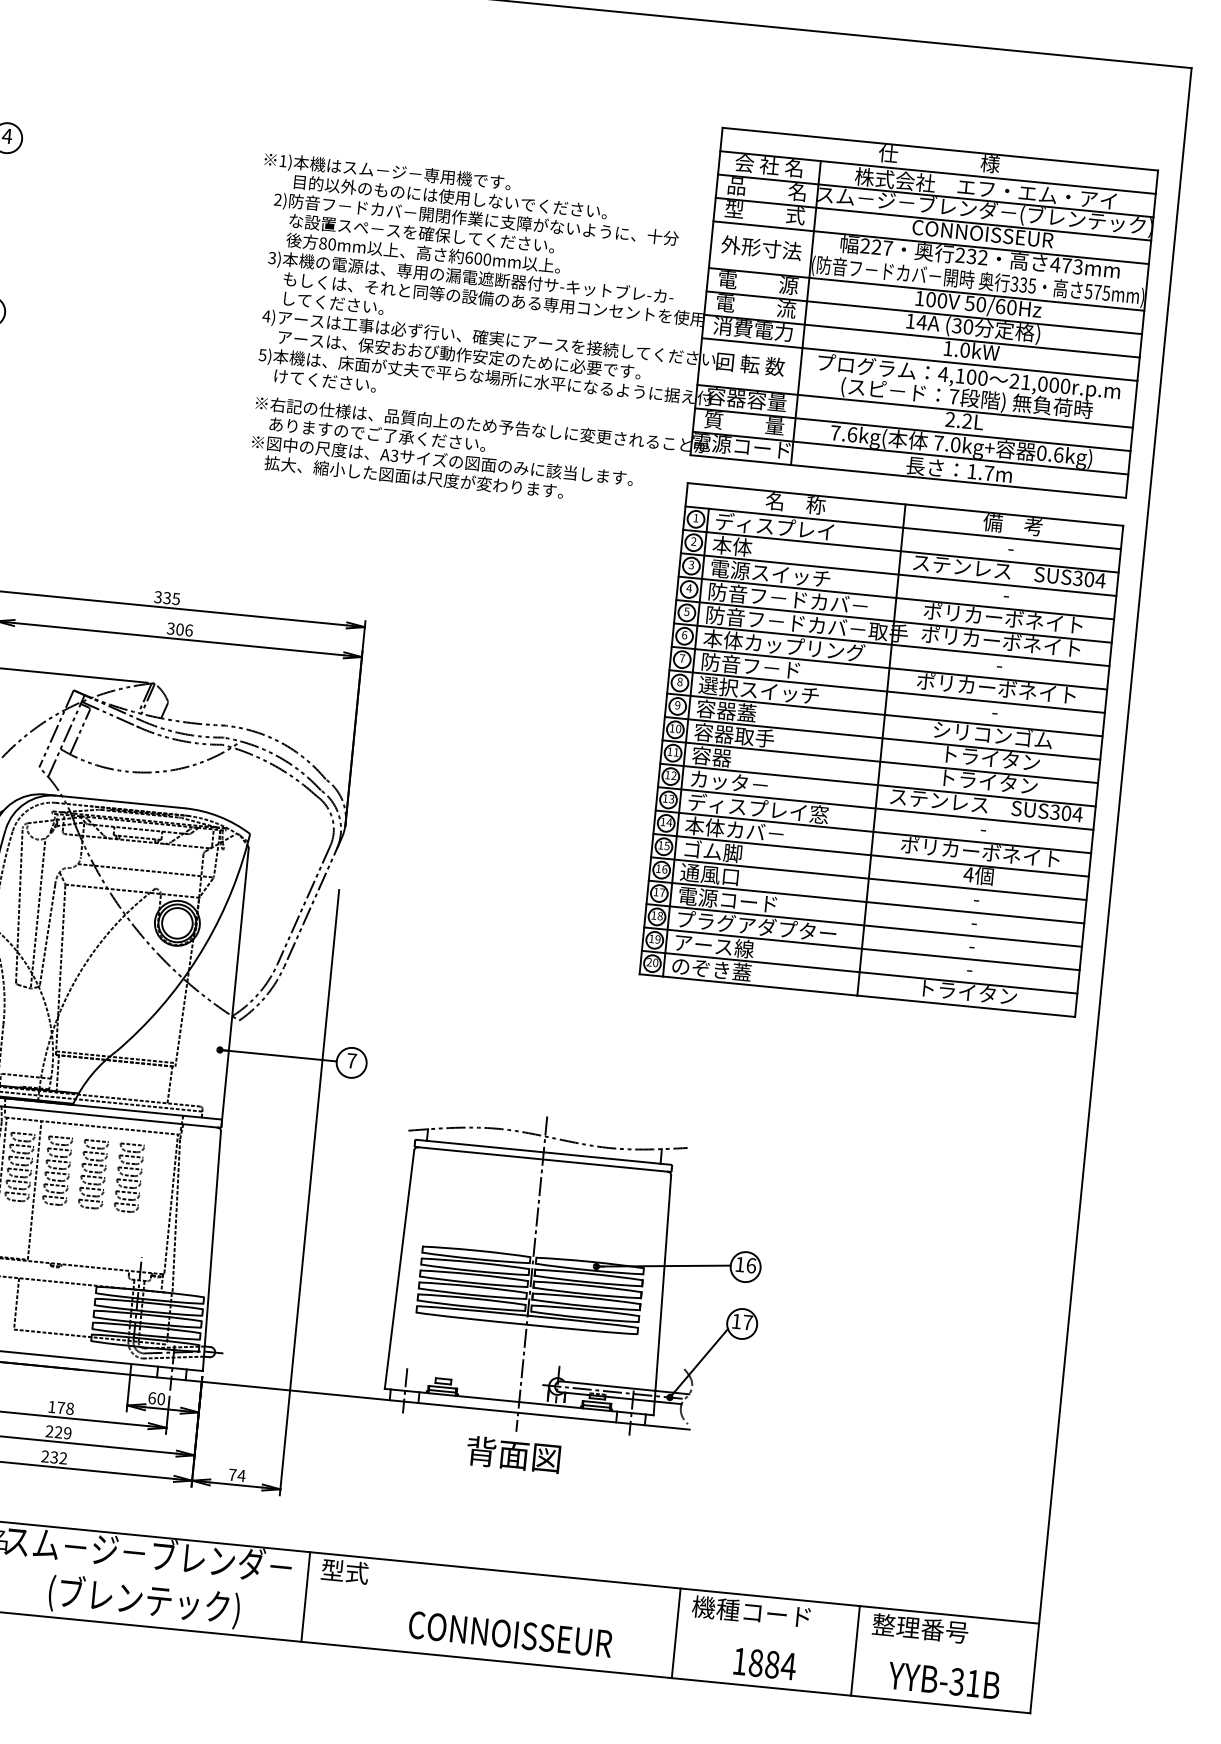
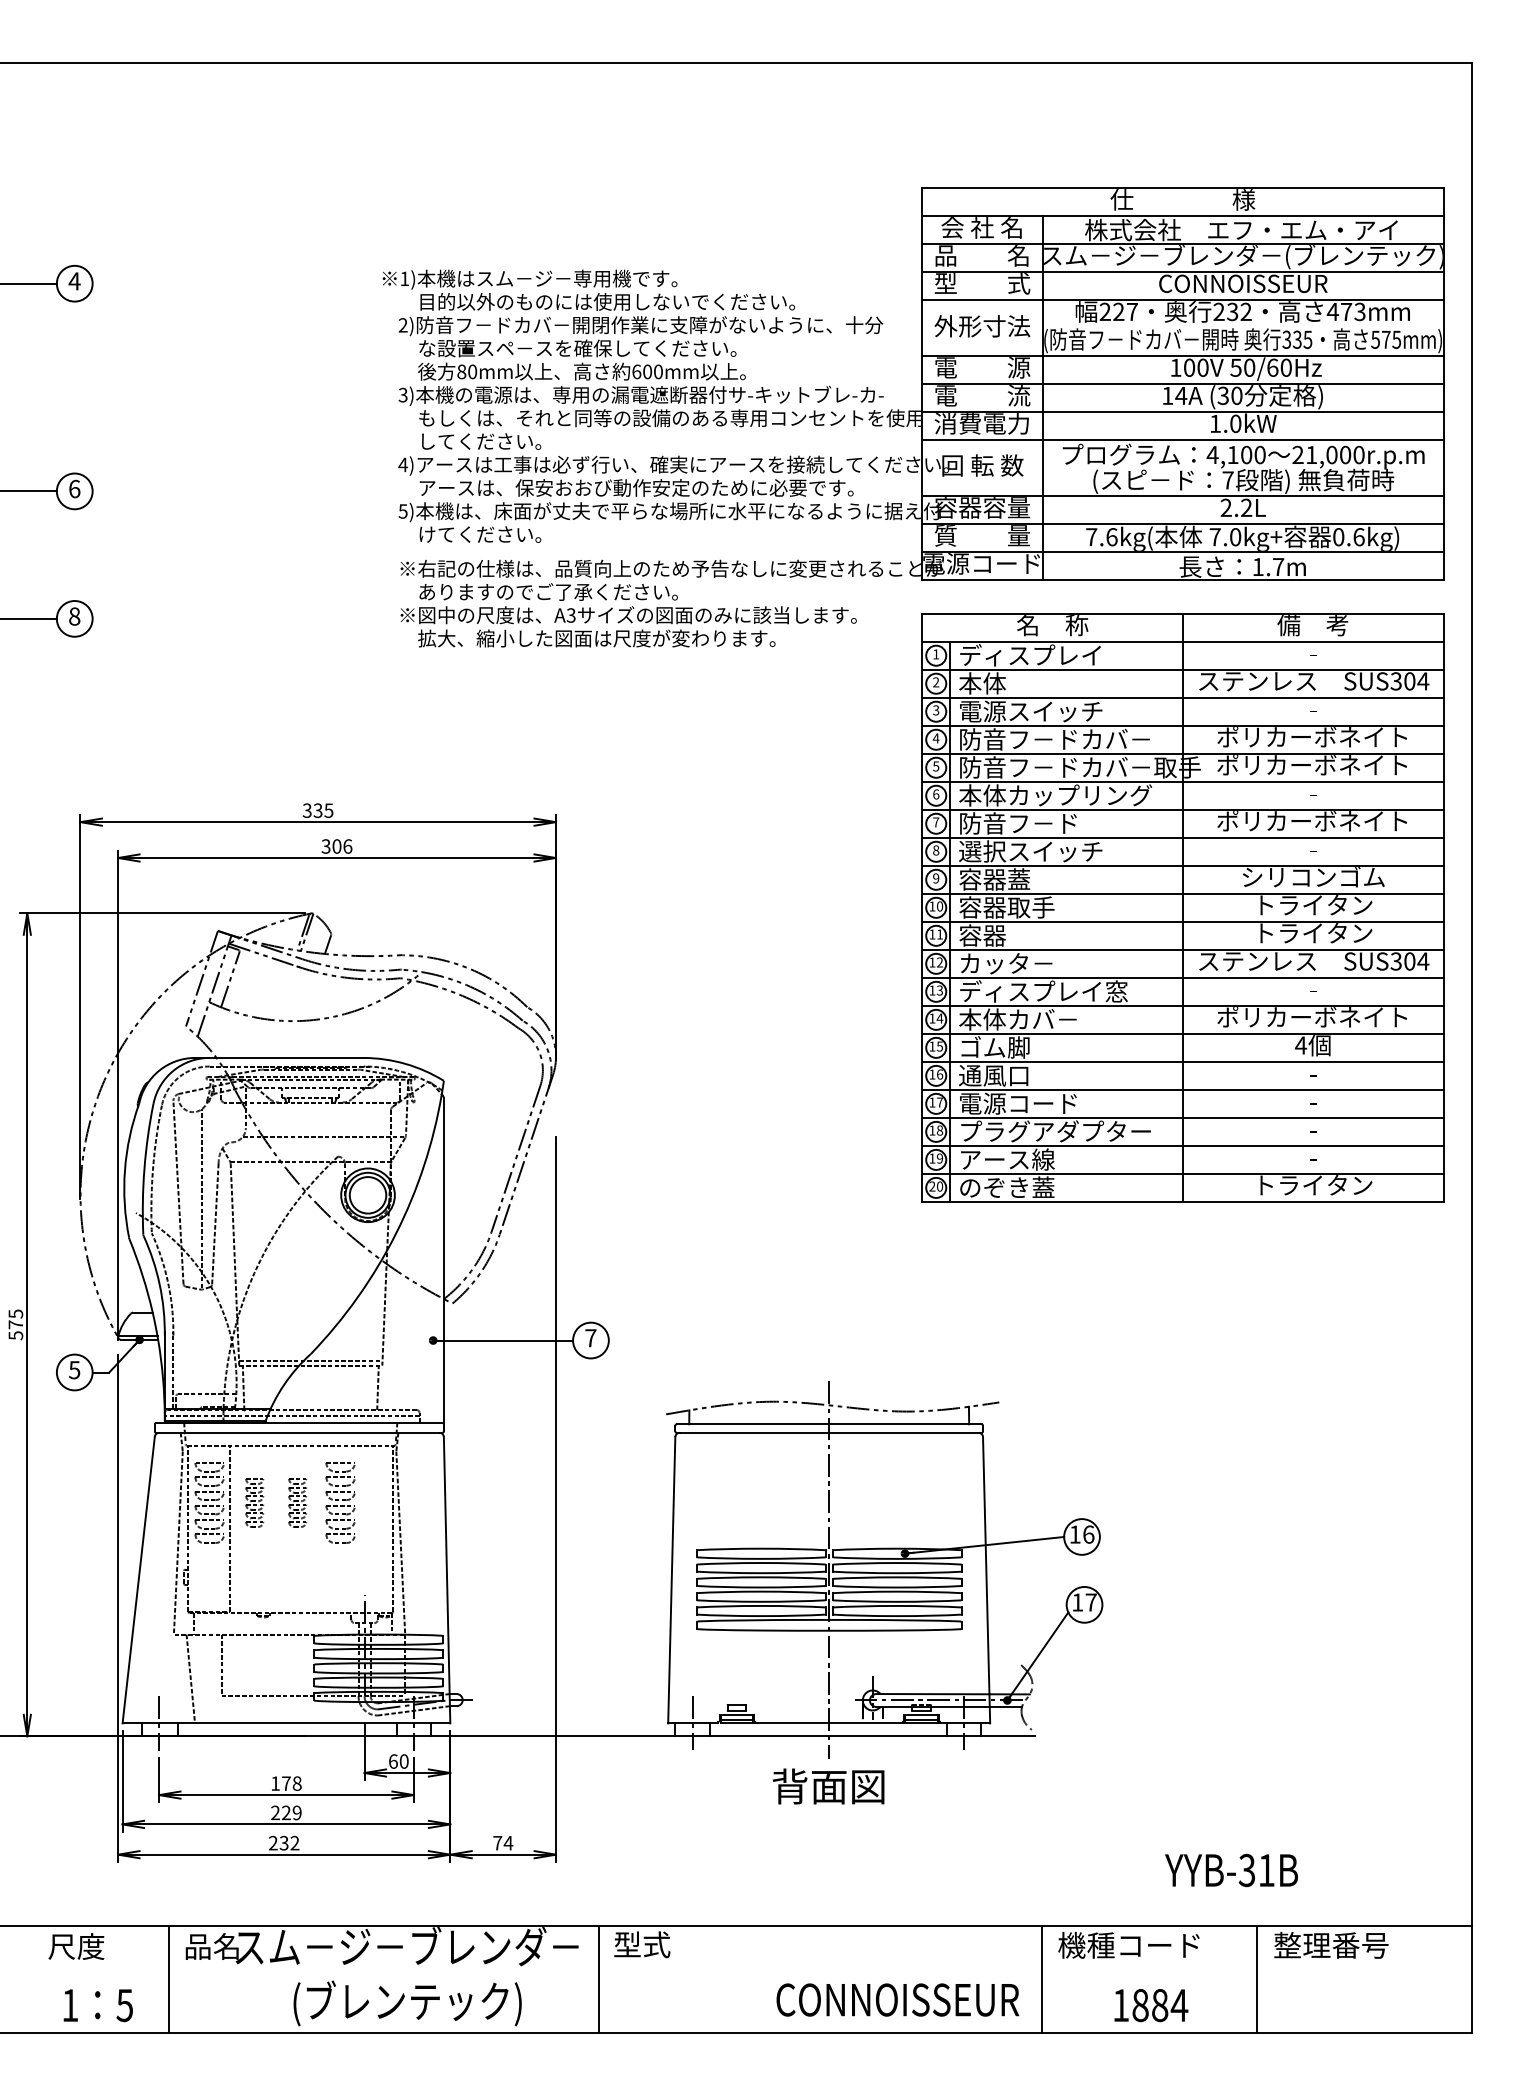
part: (57, 1170) -> (254, 1502), size x0.6
part: (93, 1174) -> (297, 1502), size x0.6
text: (510, 1633) -> (897, 1999), moved
text: (944, 1680) -> (1231, 1870), moved

